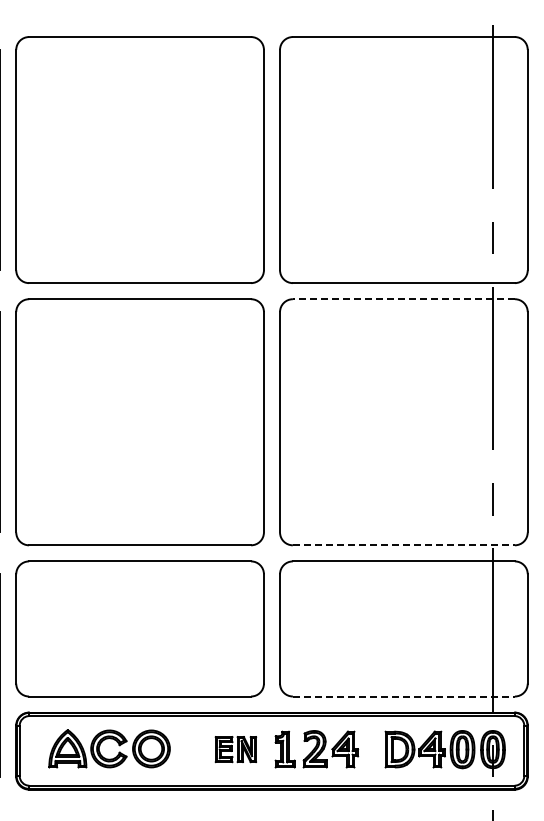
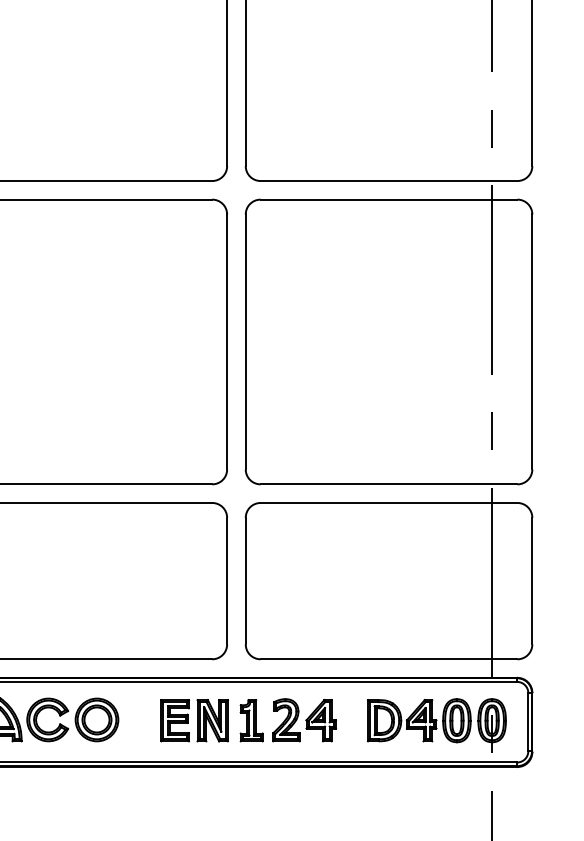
line: (403, 299) -> (388, 199), dashed -> solid
line: (404, 545) -> (389, 484), dashed -> solid
line: (404, 696) -> (389, 659), dashed -> solid
part: (235, 749) -> (194, 720), size x1.43

